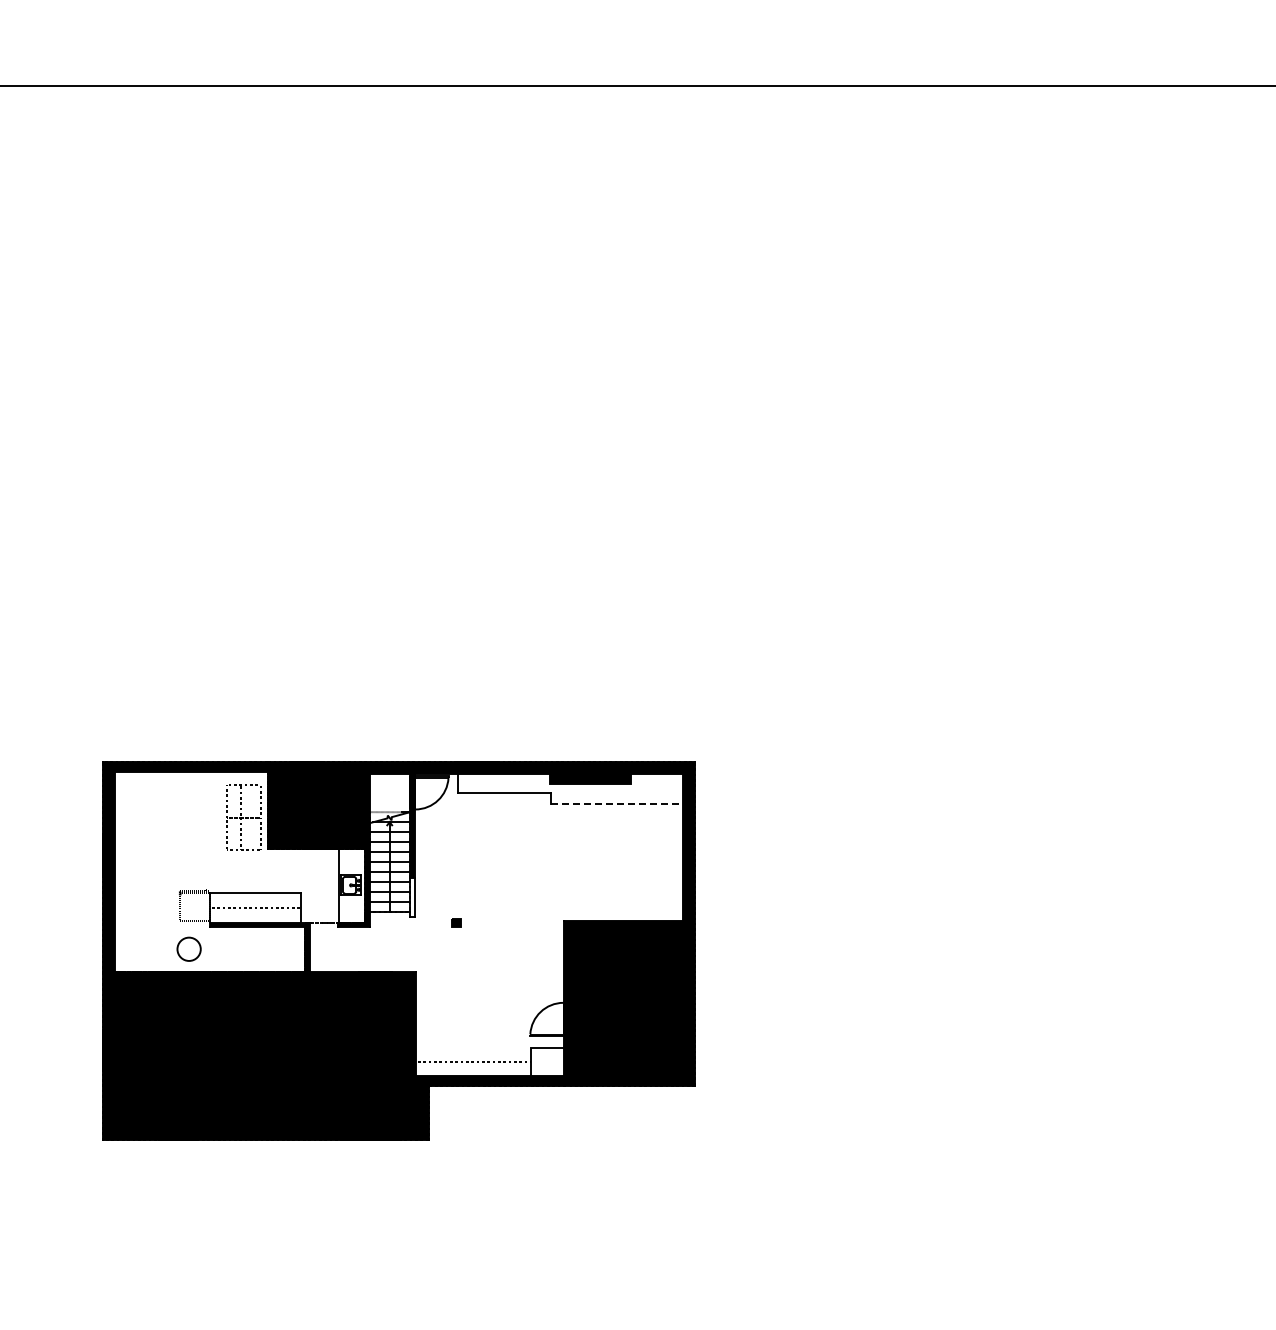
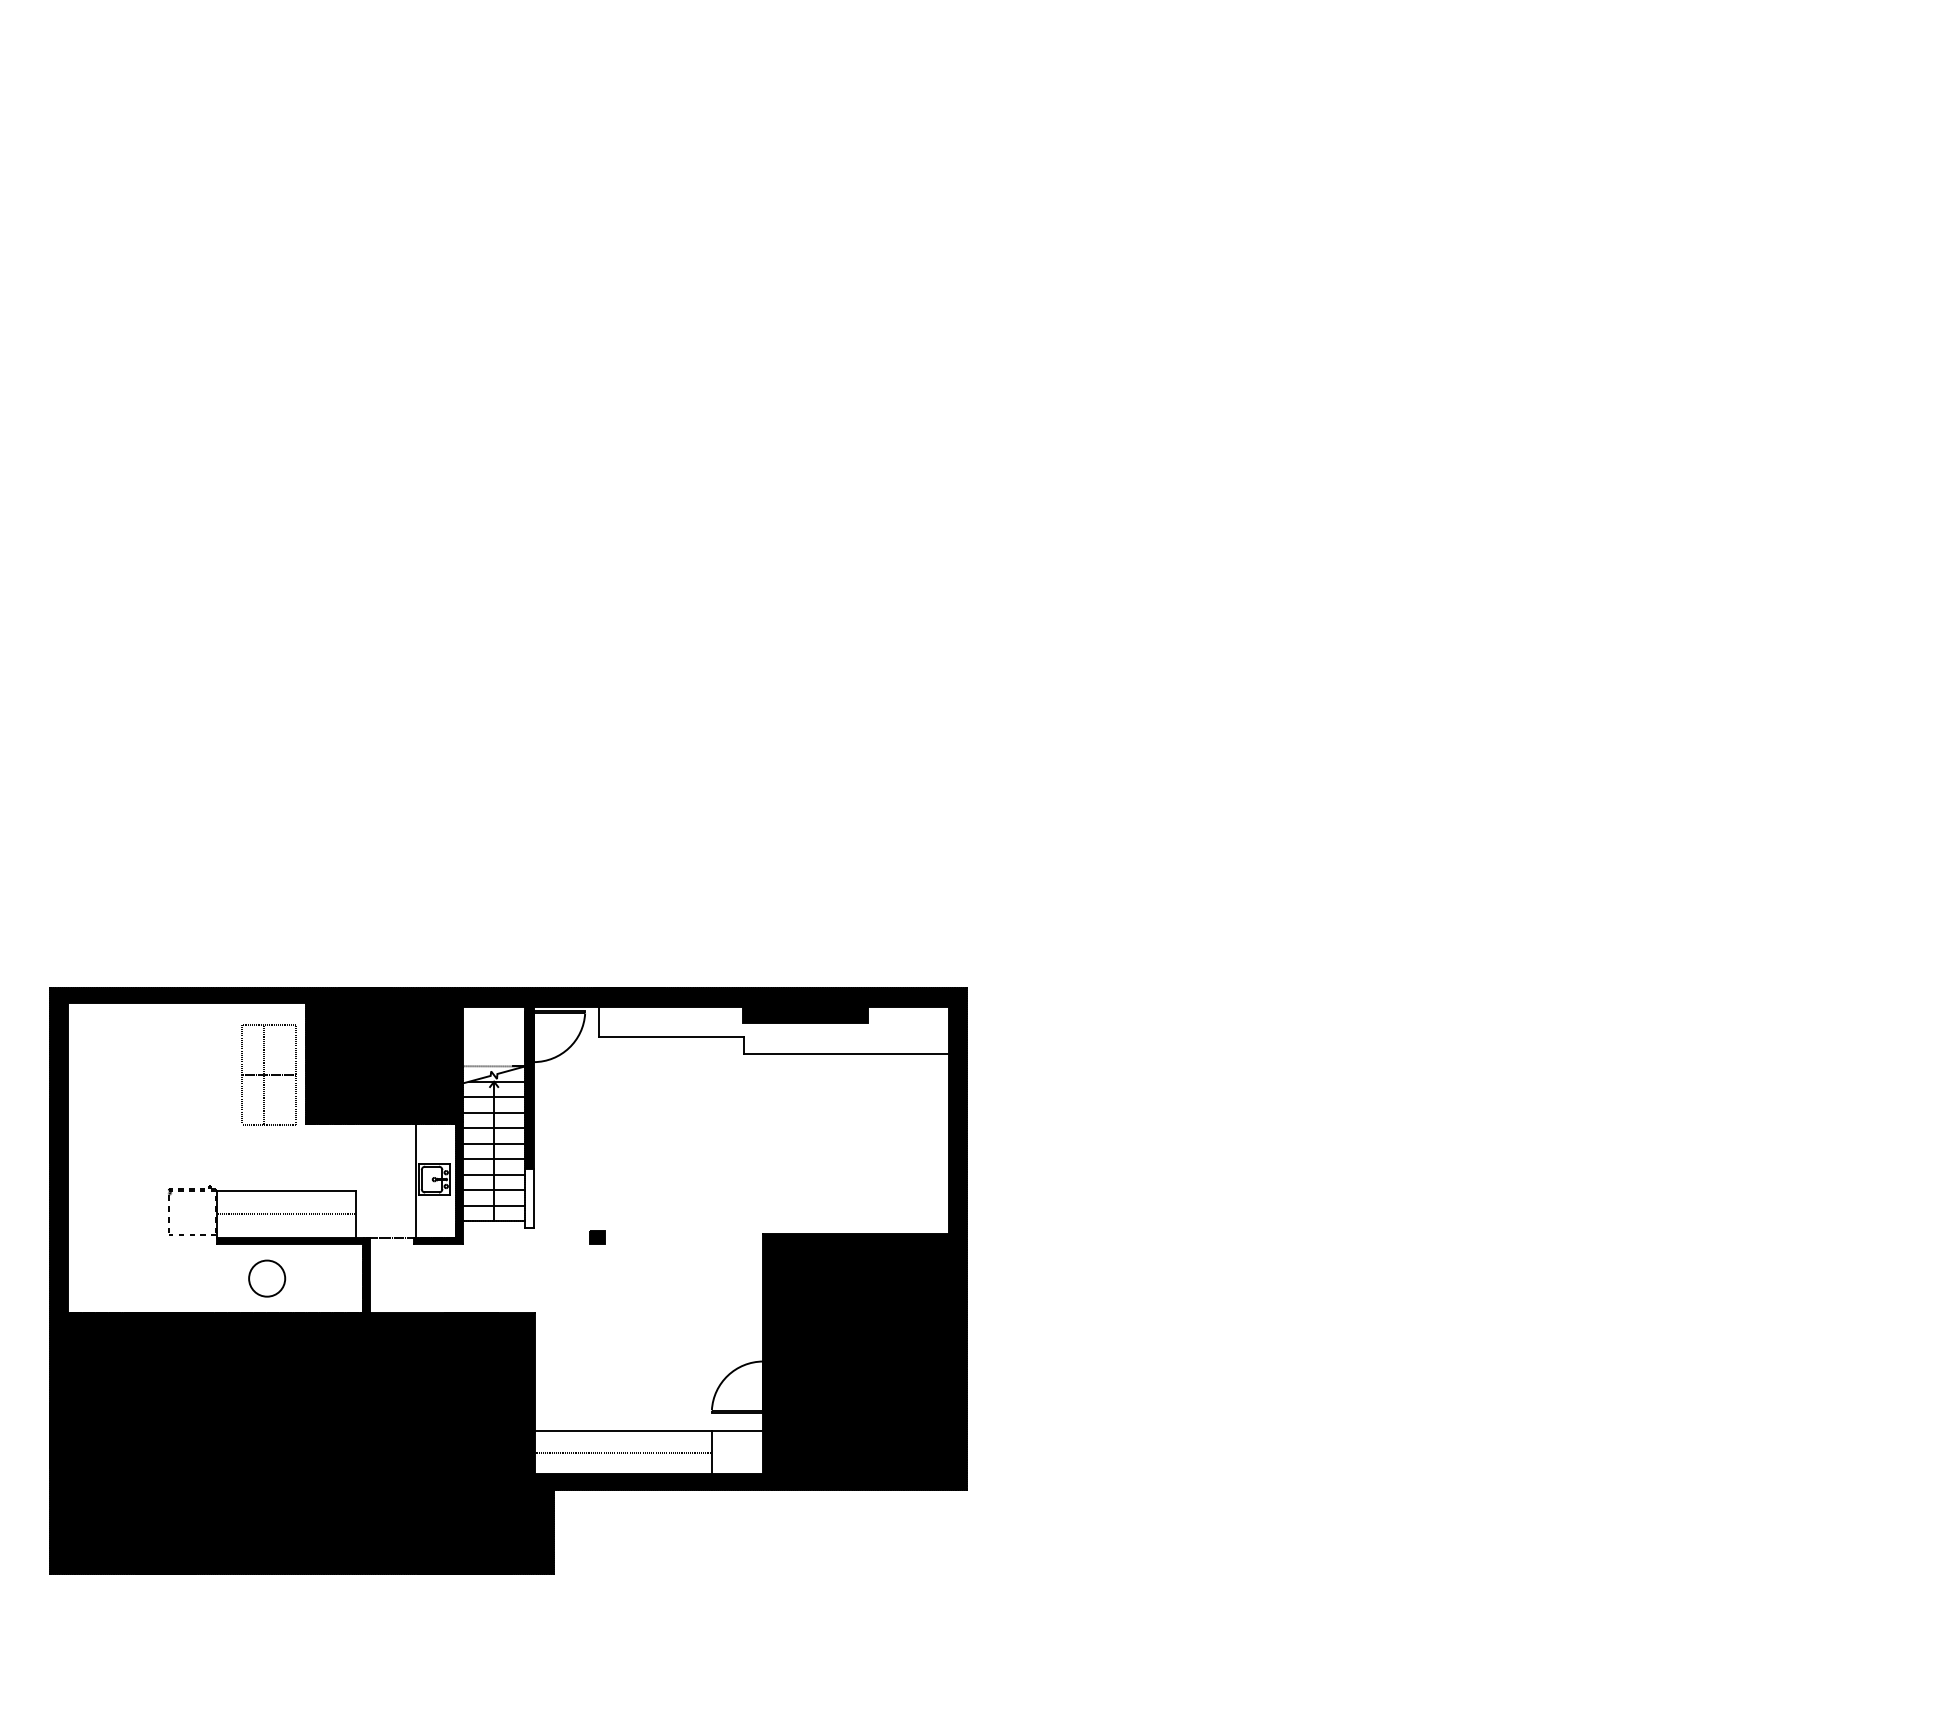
line: (617, 804) -> (846, 1054), dashed -> solid
circle: (188, 948) -> (266, 1277), moved
line: (472, 1047) -> (622, 1430), added

